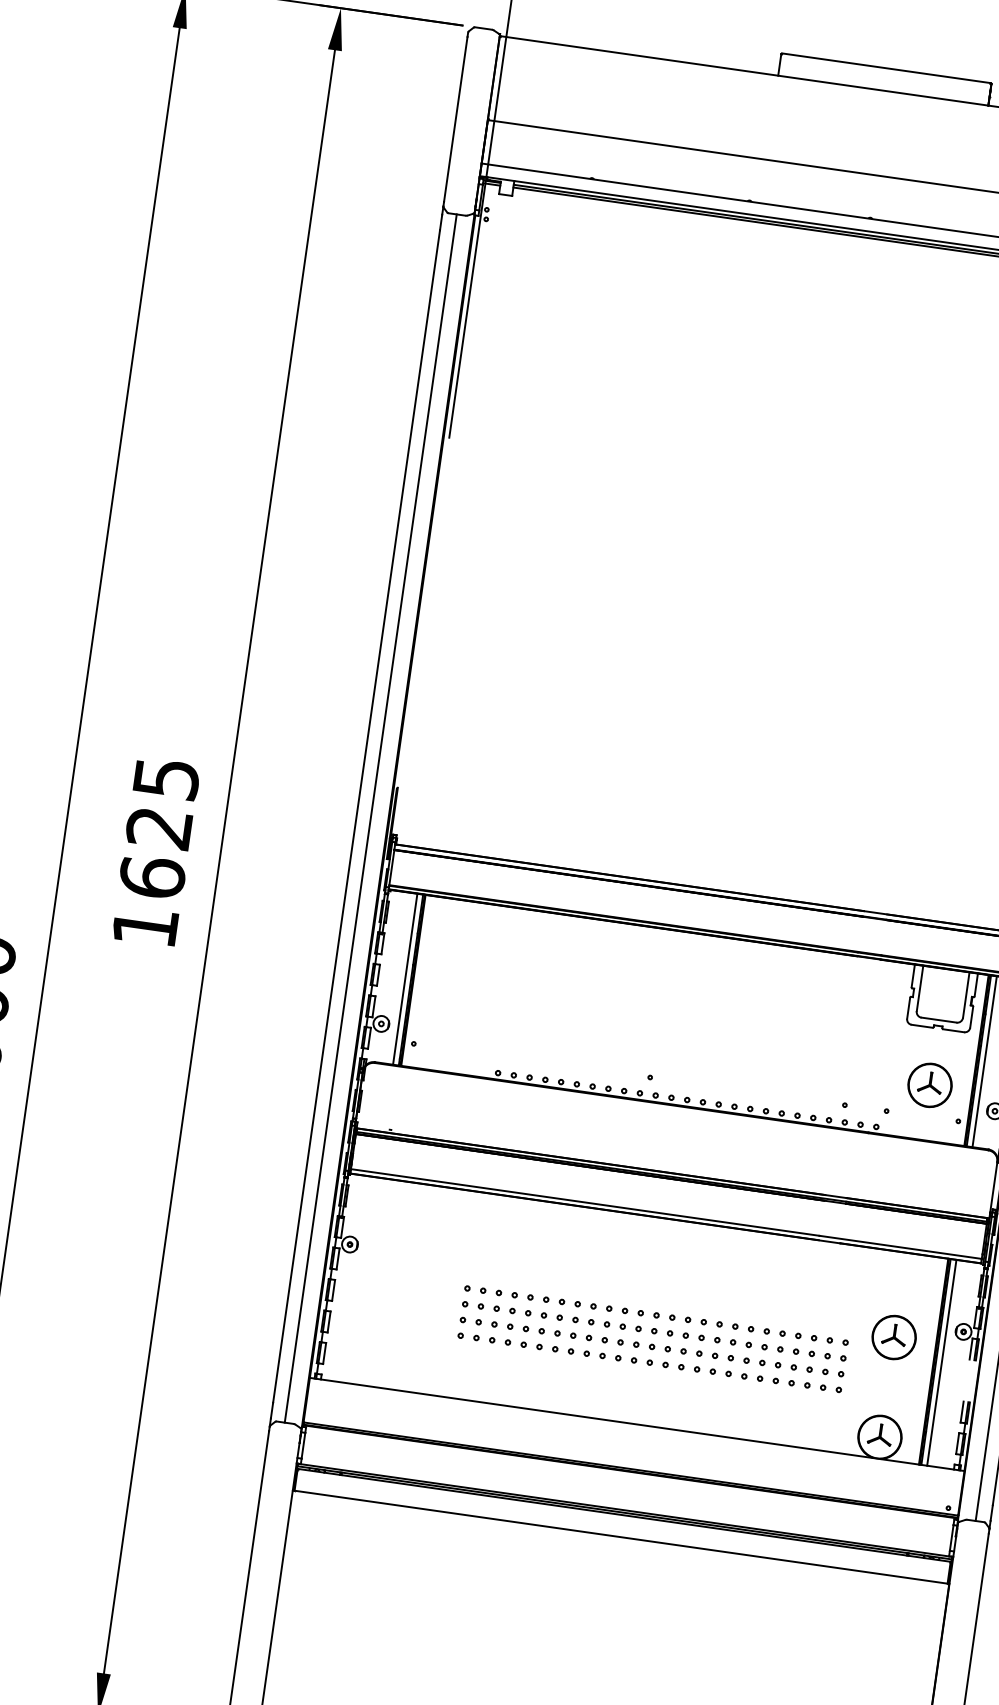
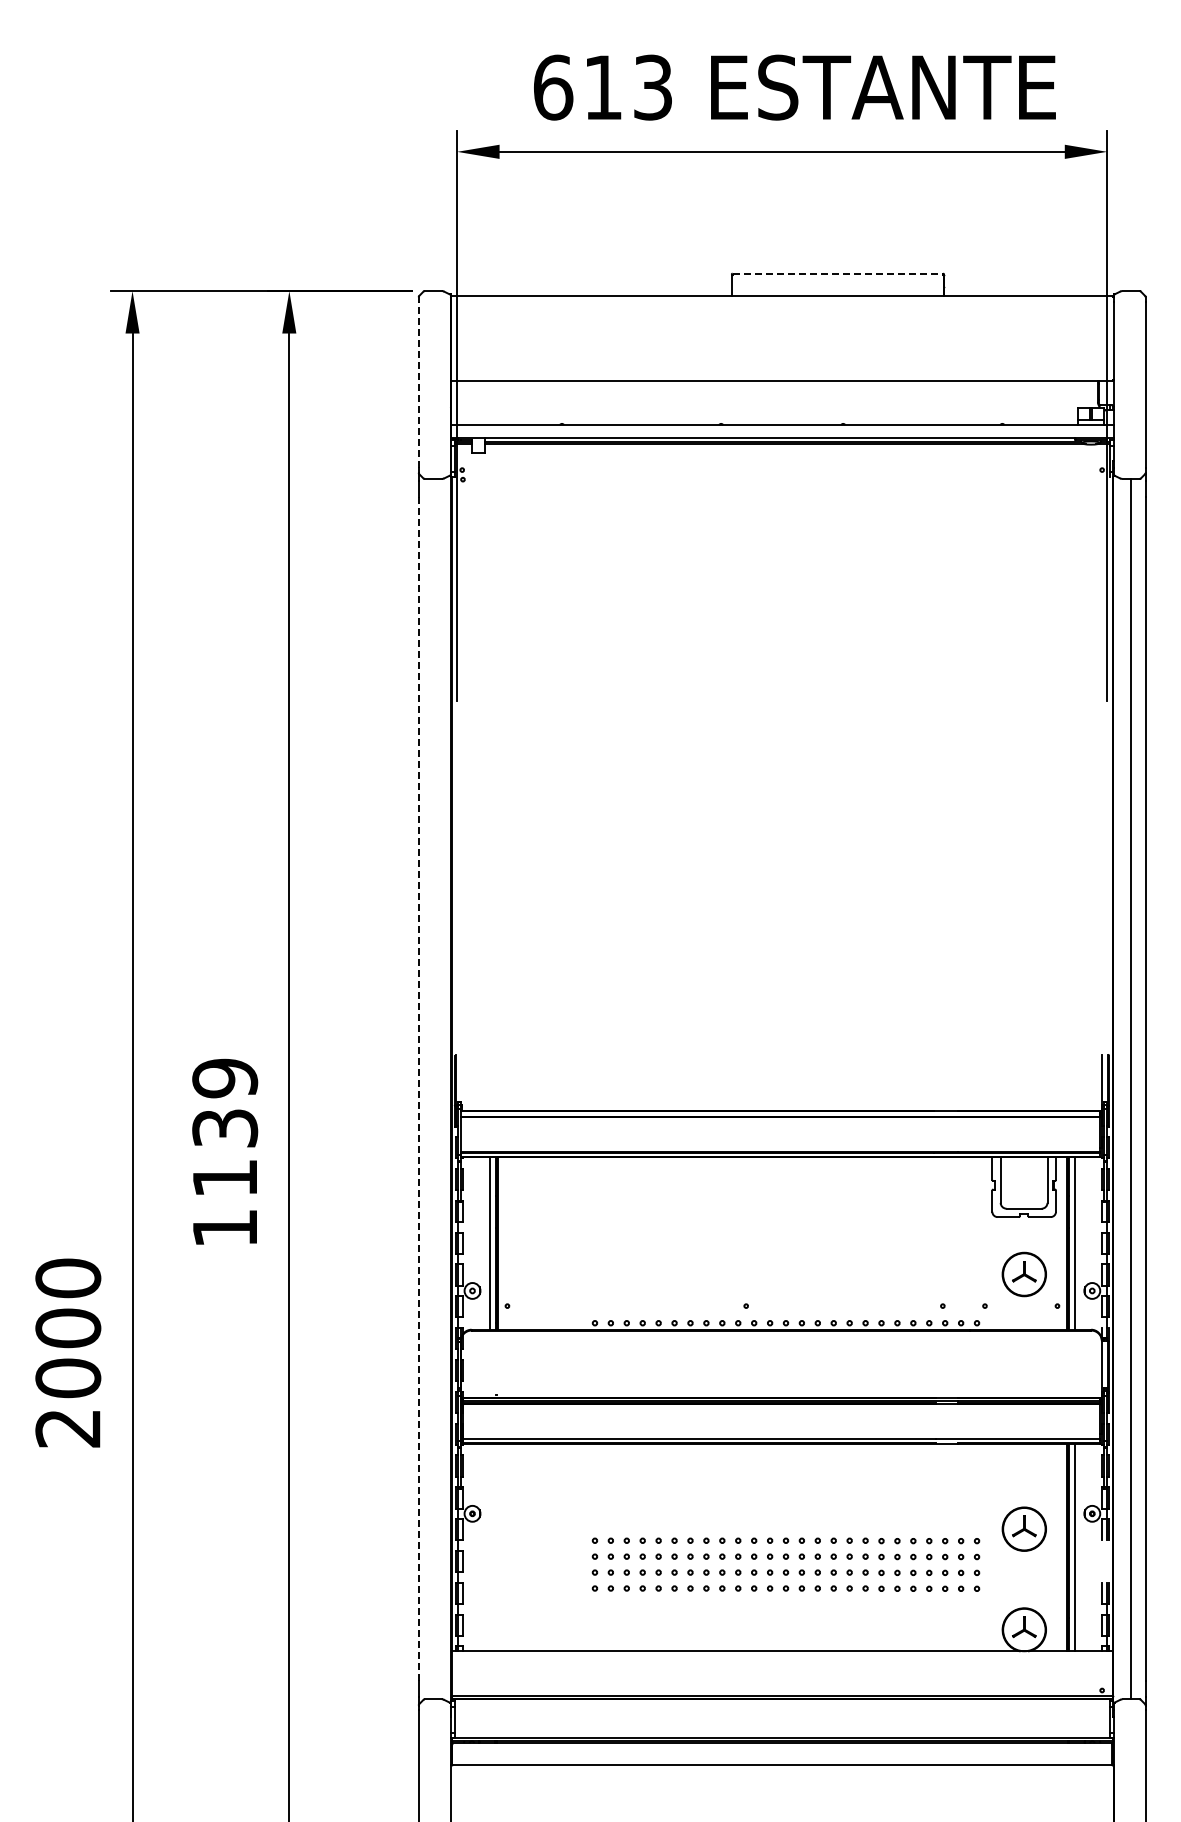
line: (887, 68) -> (838, 273), solid -> dashed
line: (455, 118) -> (418, 384), solid -> dashed
line: (356, 815) -> (418, 1088), solid -> dashed
line: (371, 817) -> (433, 1088), removed
text: (159, 827) -> (225, 1127), 1625 -> 1139

